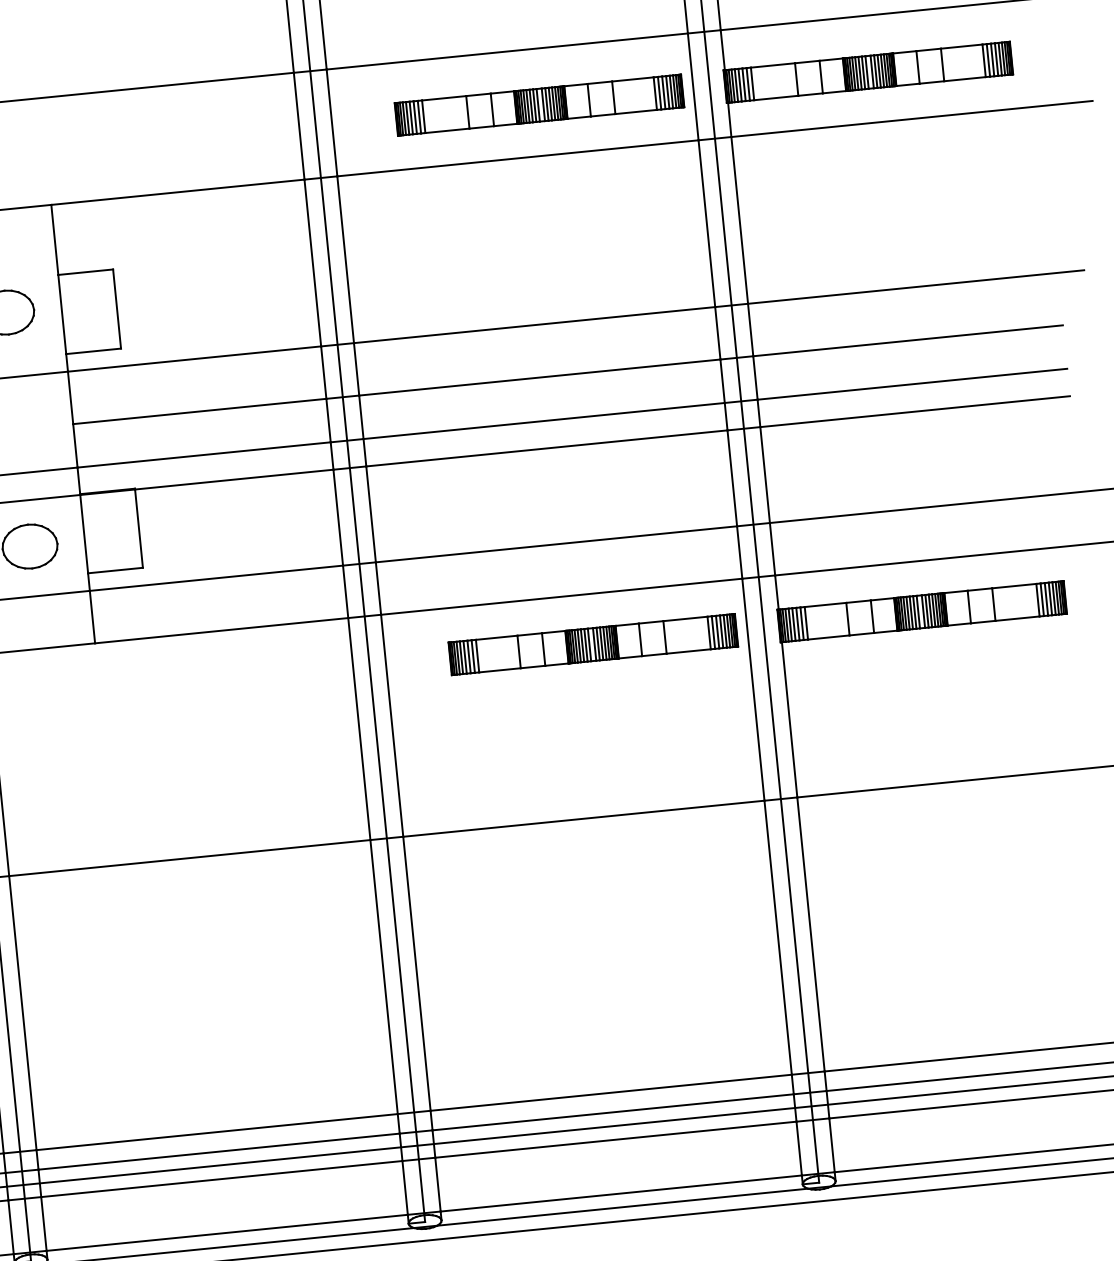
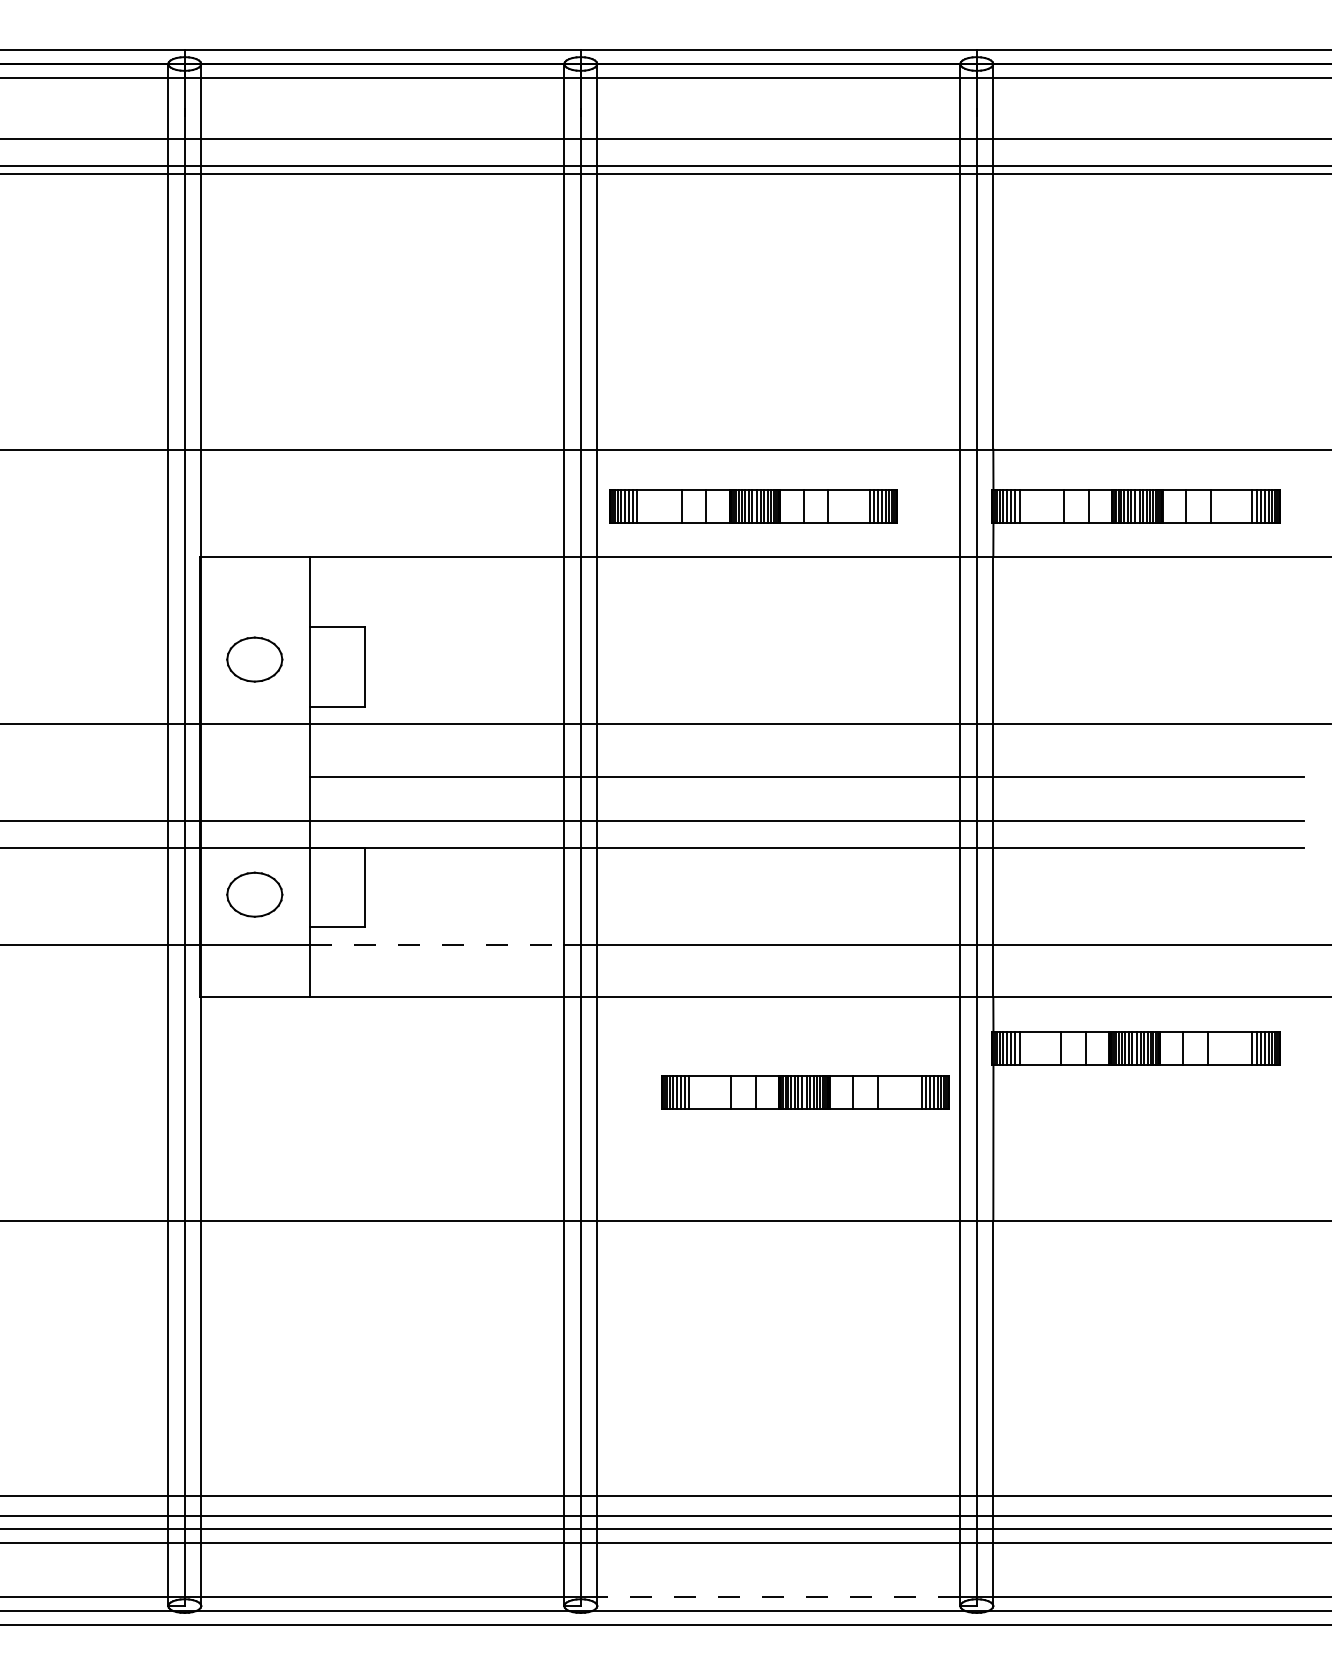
part: (539, 105) -> (753, 506), moved
line: (216, 577) -> (437, 944), solid -> dashed
part: (593, 644) -> (805, 1092), moved
line: (620, 1193) -> (778, 1597), solid -> dashed

